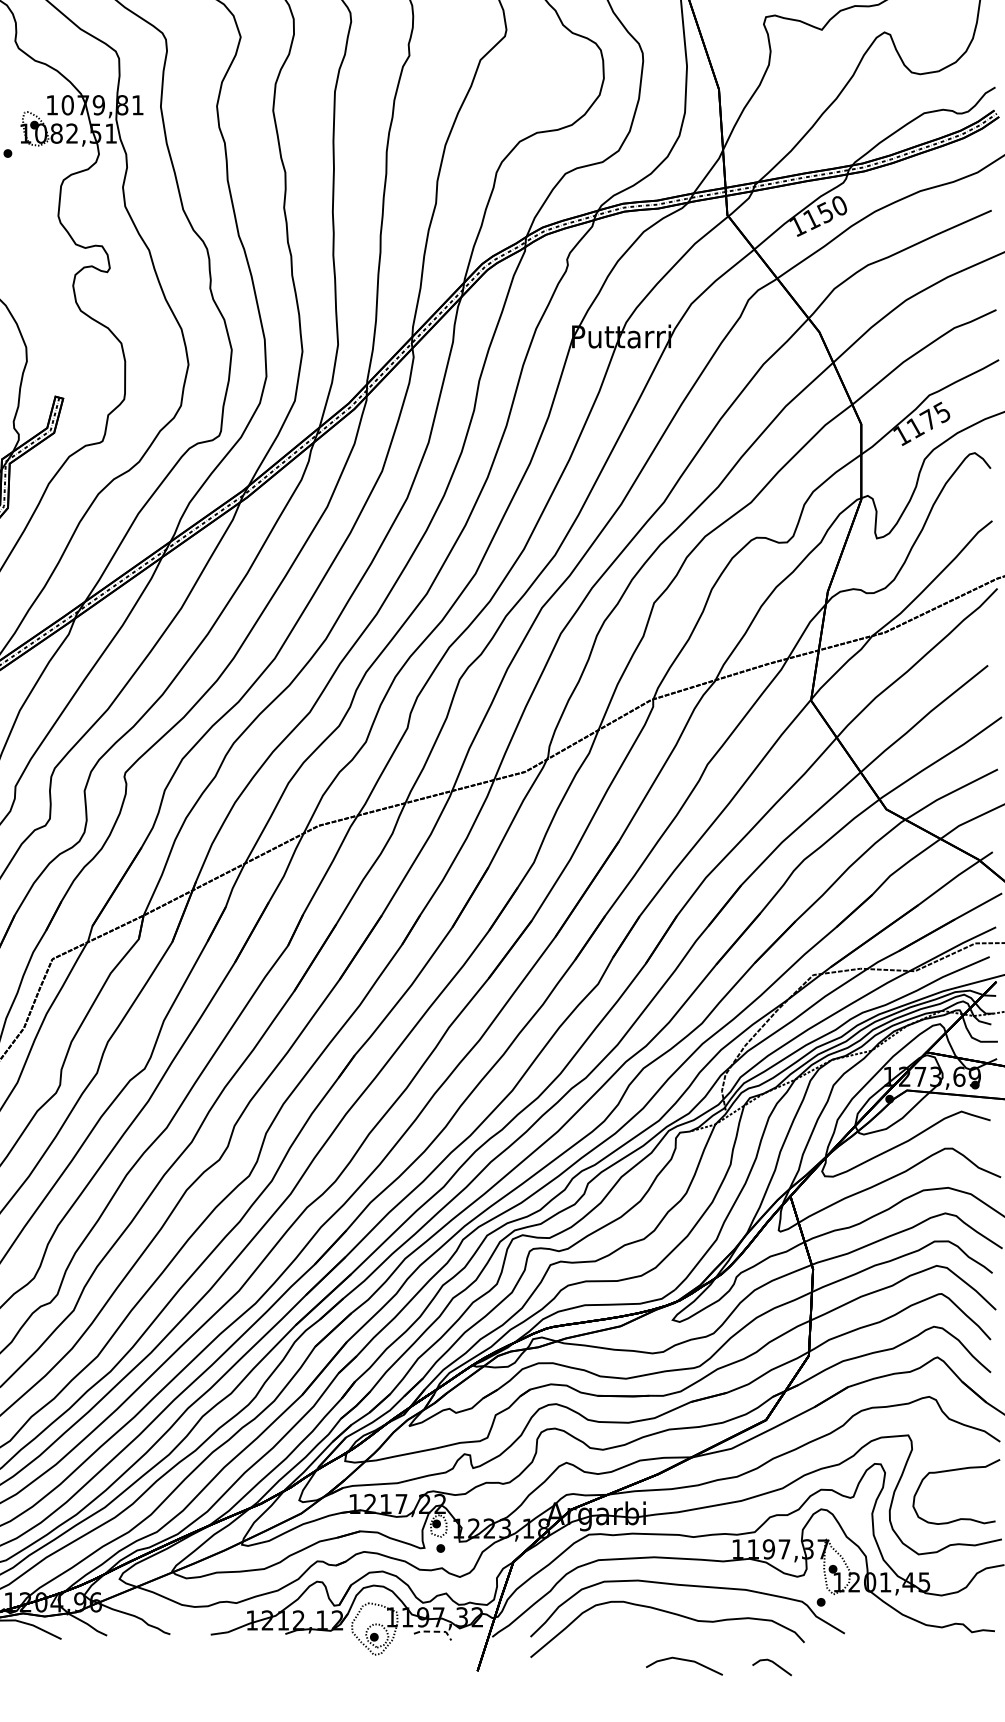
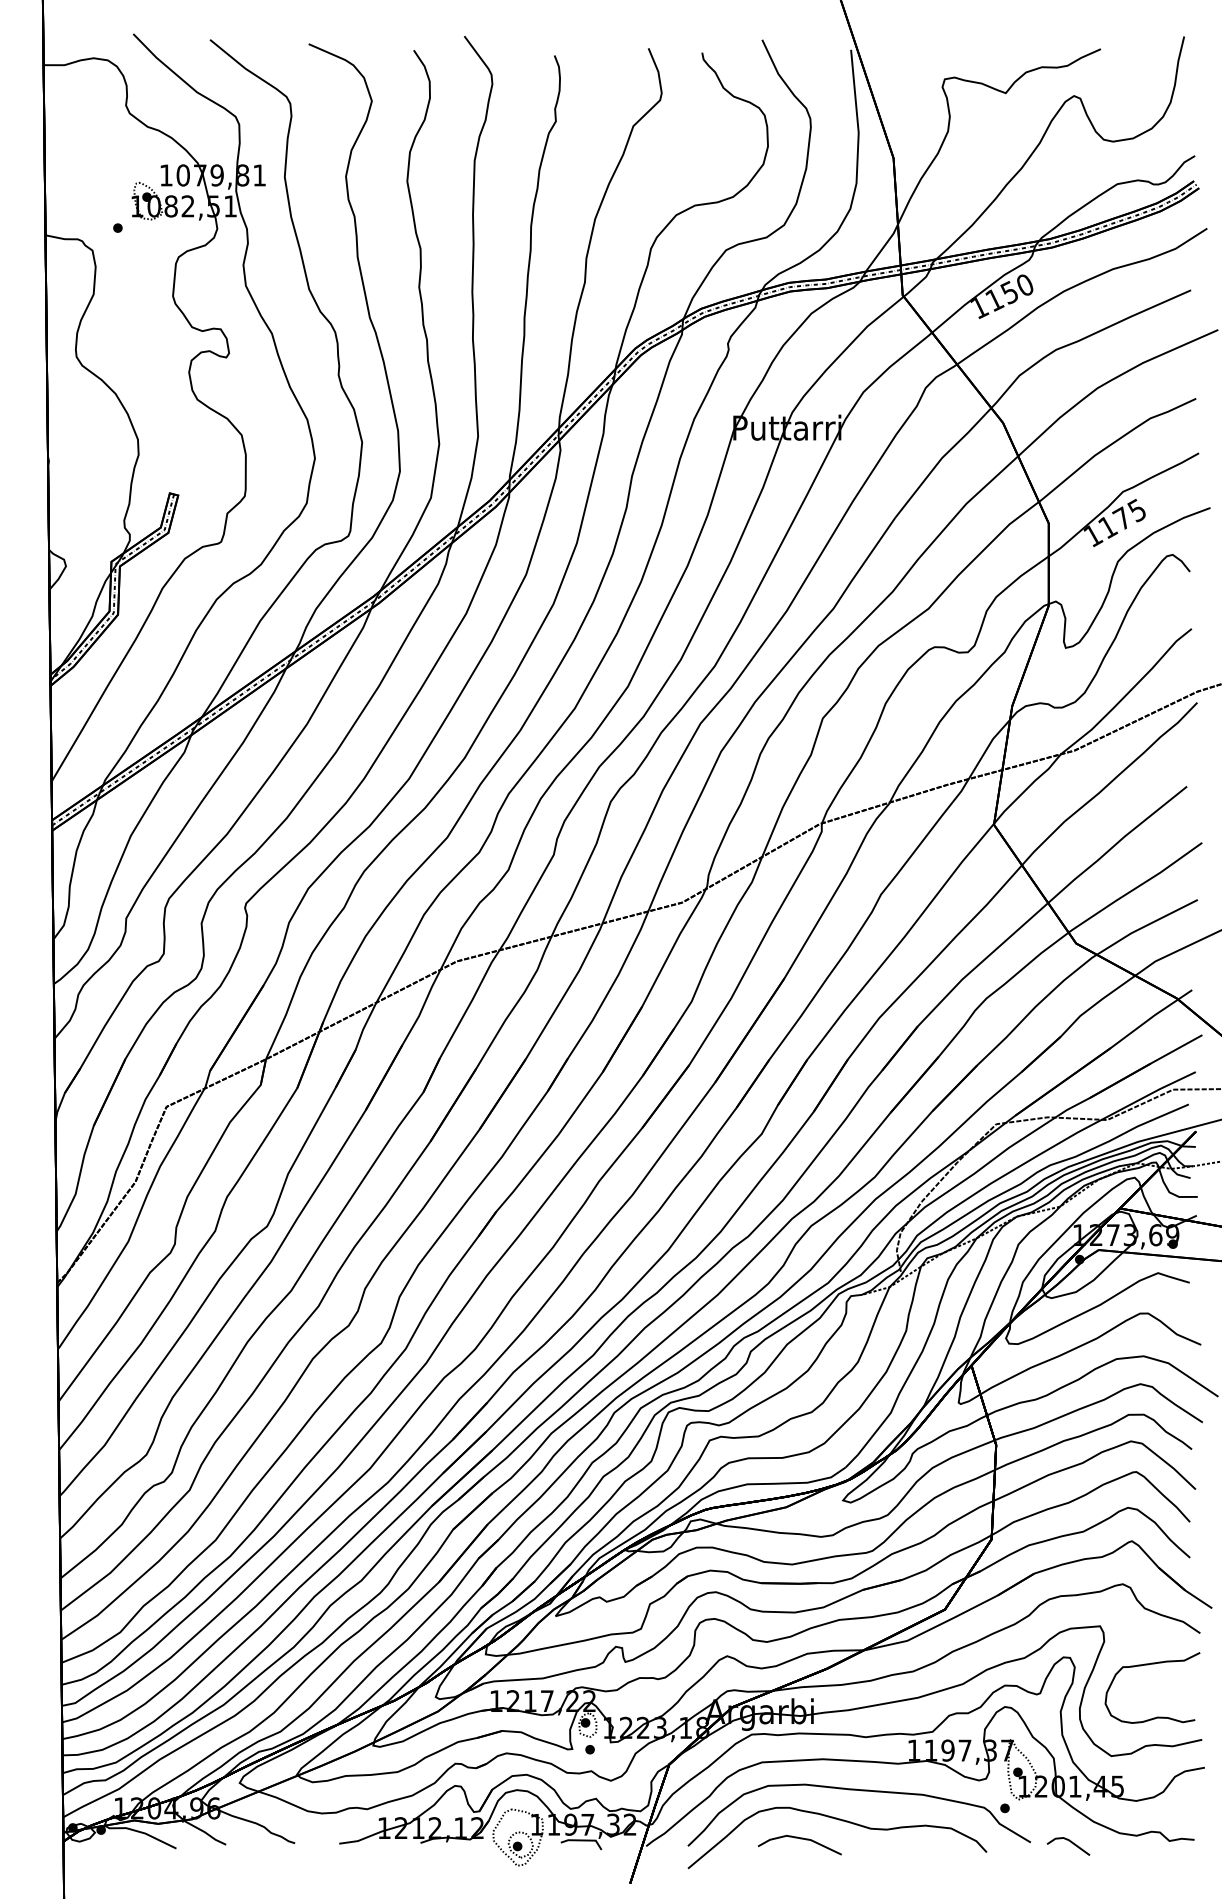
line: (435, 1631) -> (584, 1840), dashed -> solid
line: (685, 1661) -> (800, 1839), moved
line: (774, 1664) -> (1071, 1843), moved

